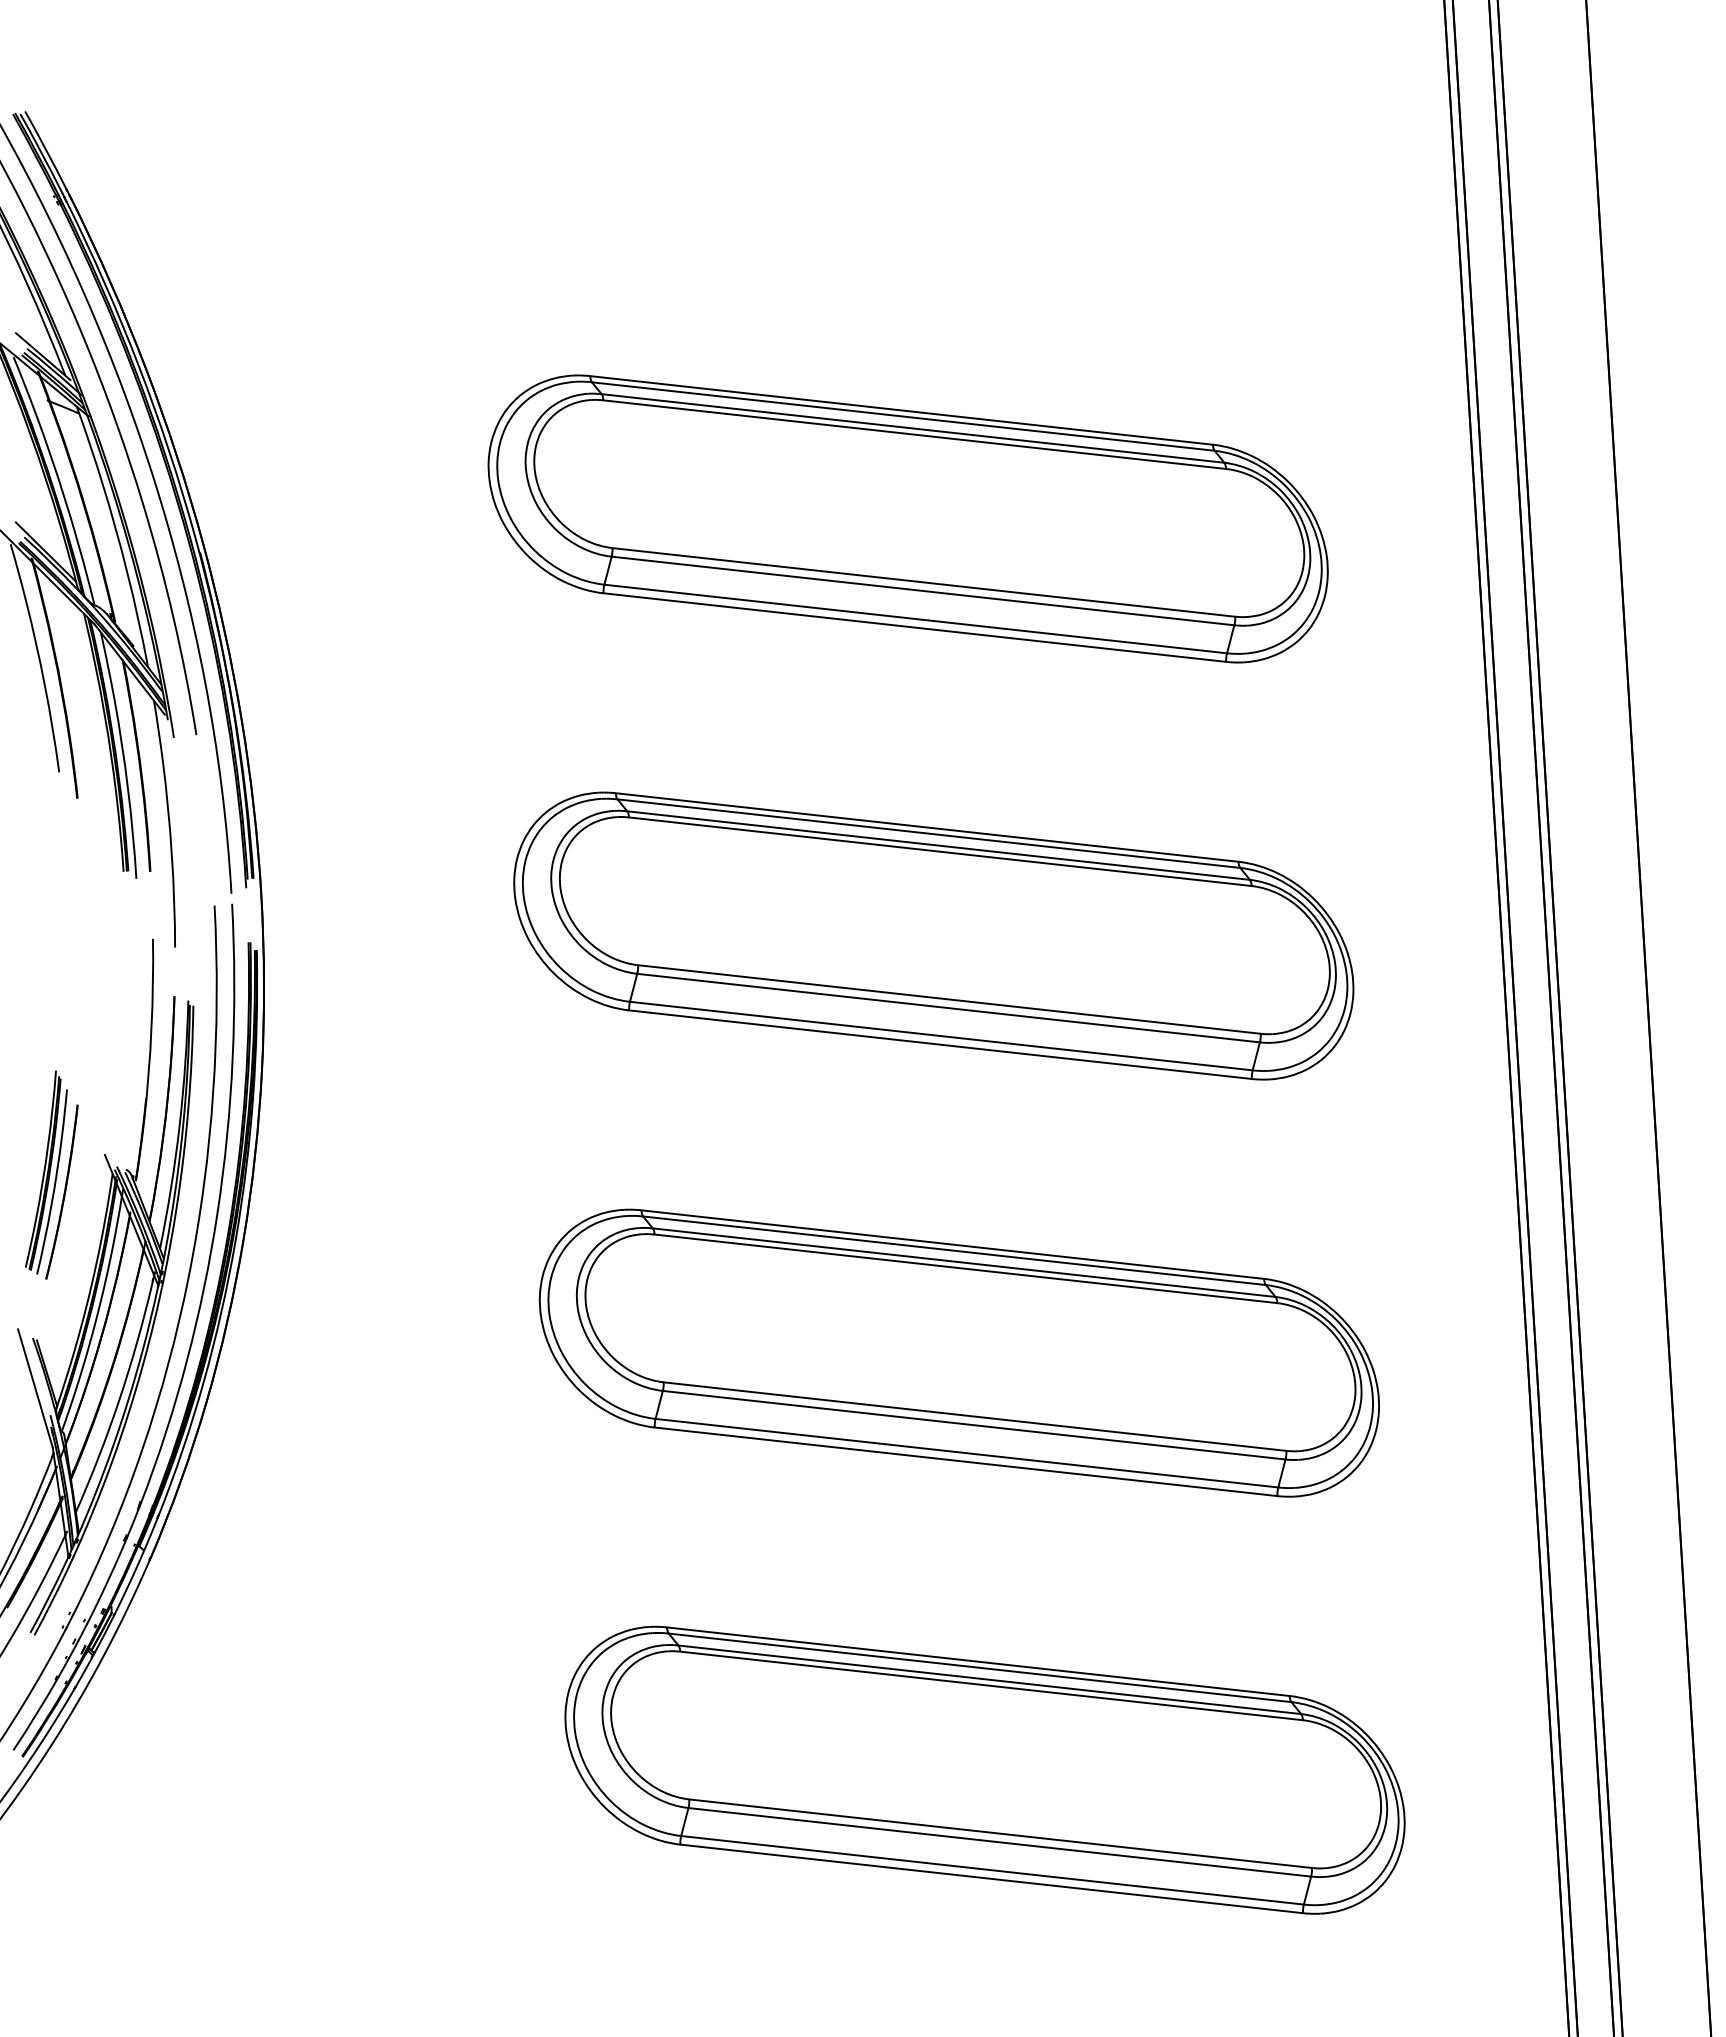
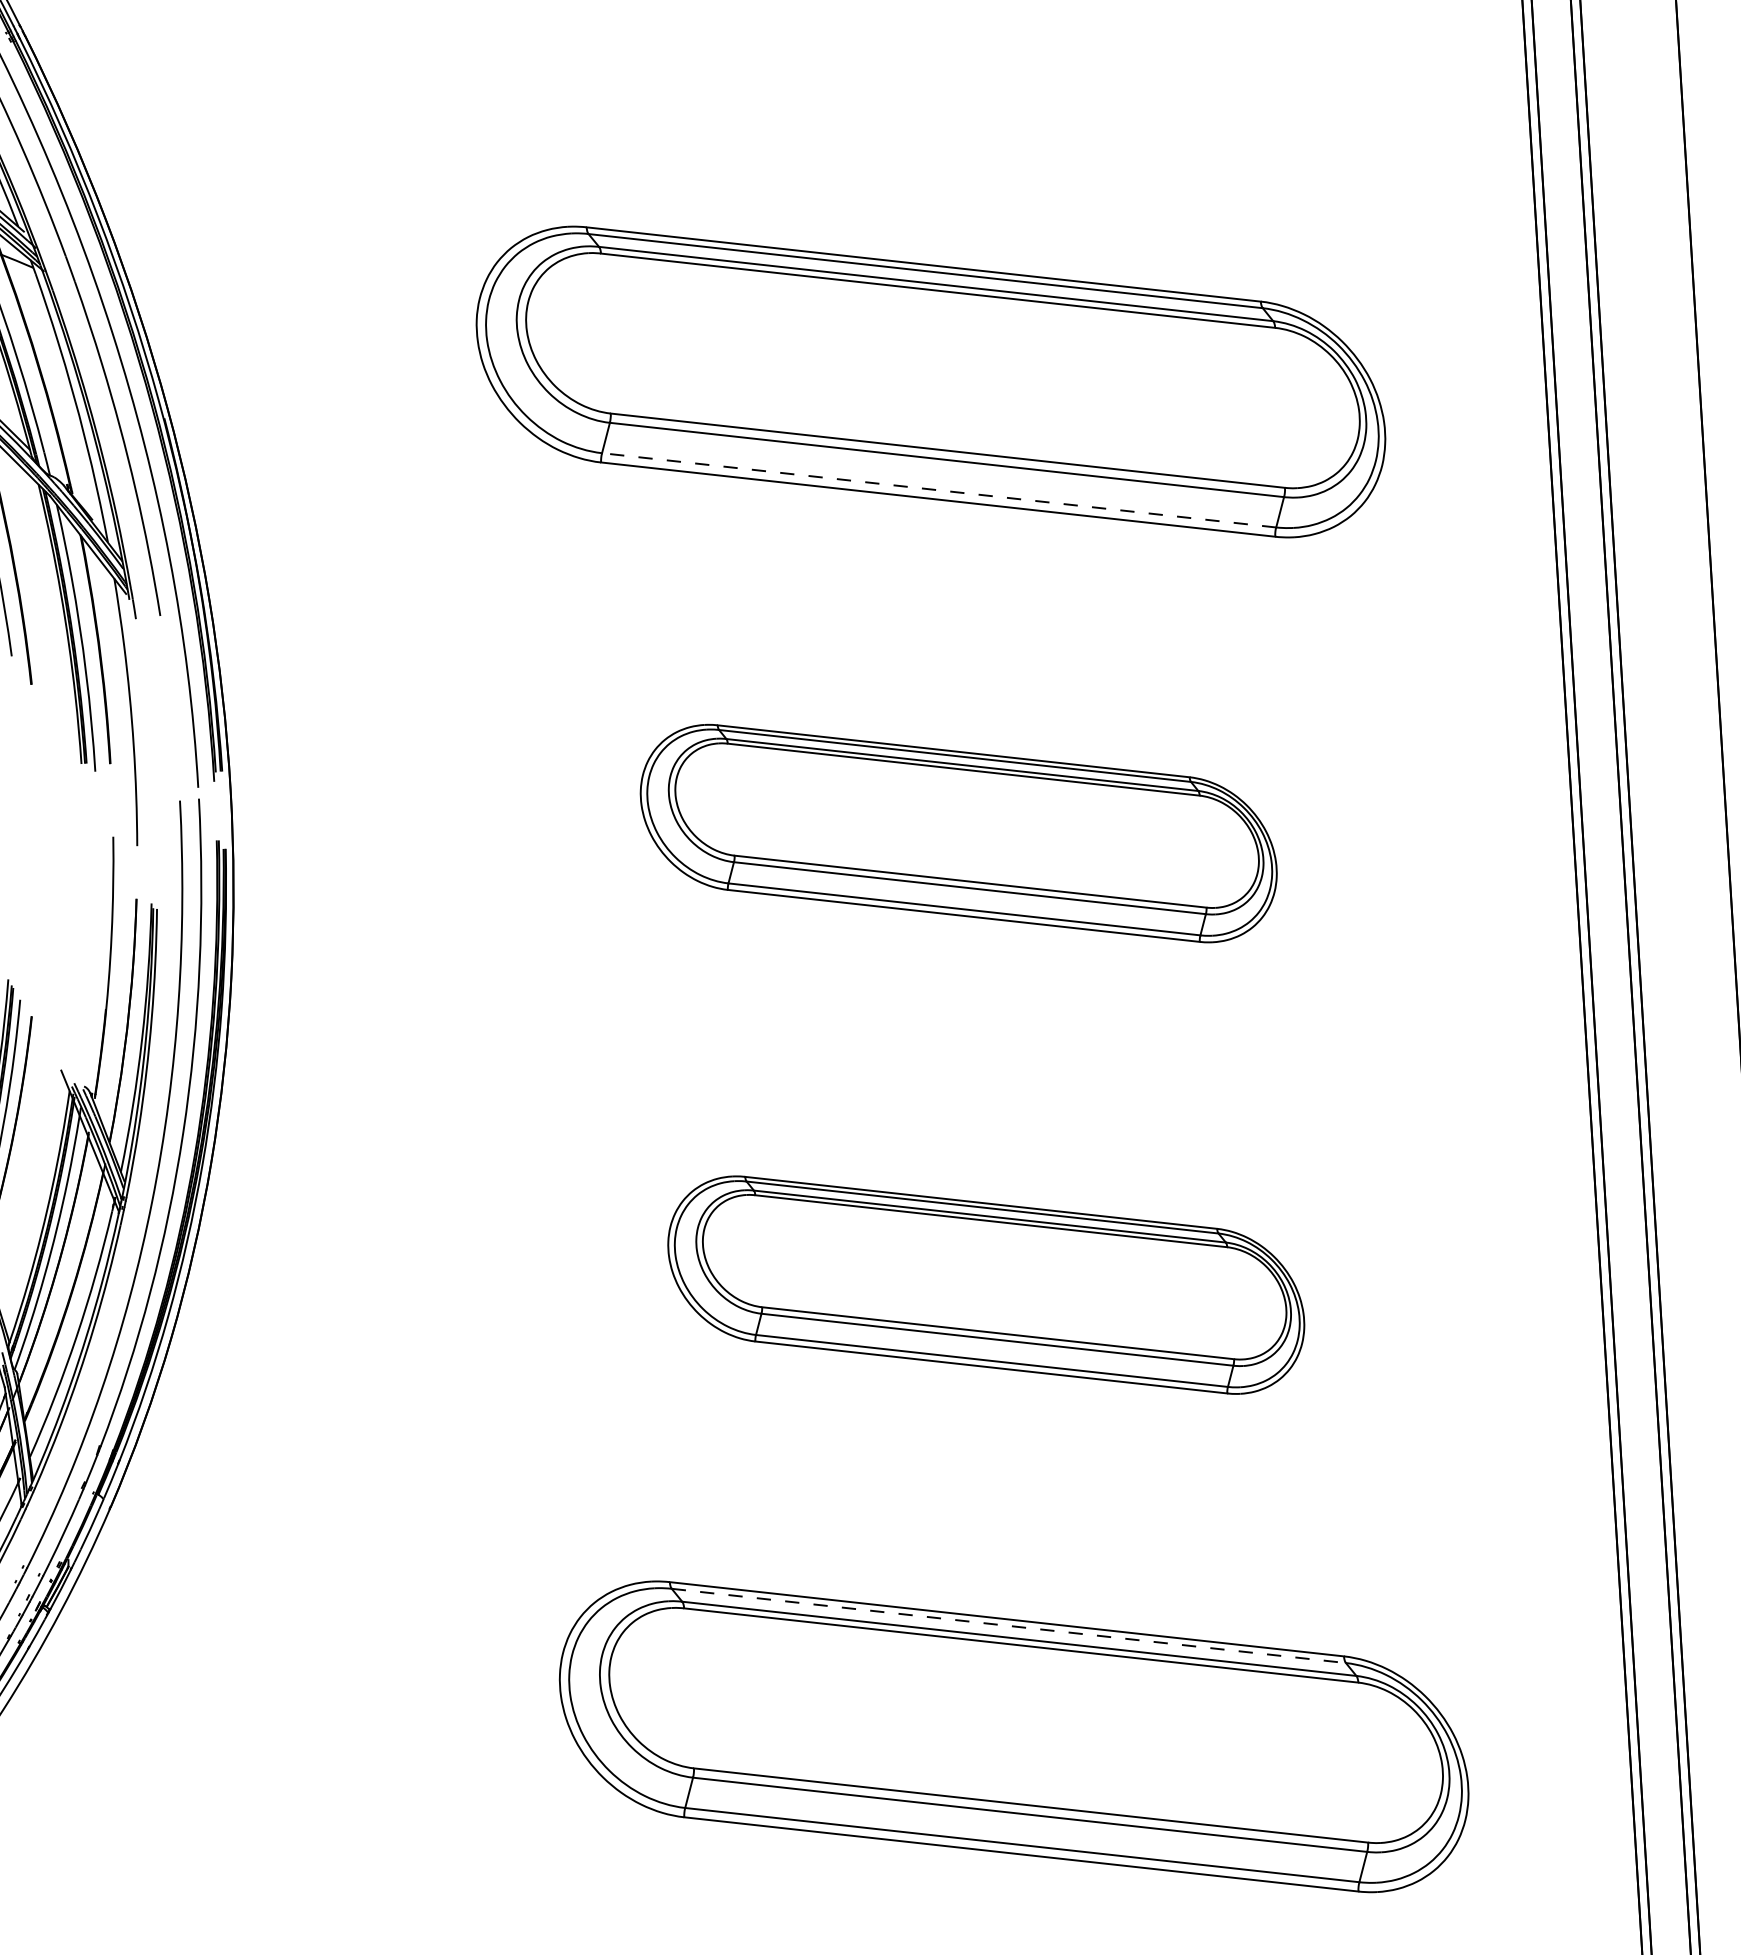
line: (915, 618) -> (938, 489), solid -> dashed
part: (933, 935) -> (958, 832), size x0.7
part: (958, 1352) -> (985, 1284), size x0.7
line: (980, 1667) -> (1009, 1625), solid -> dashed

